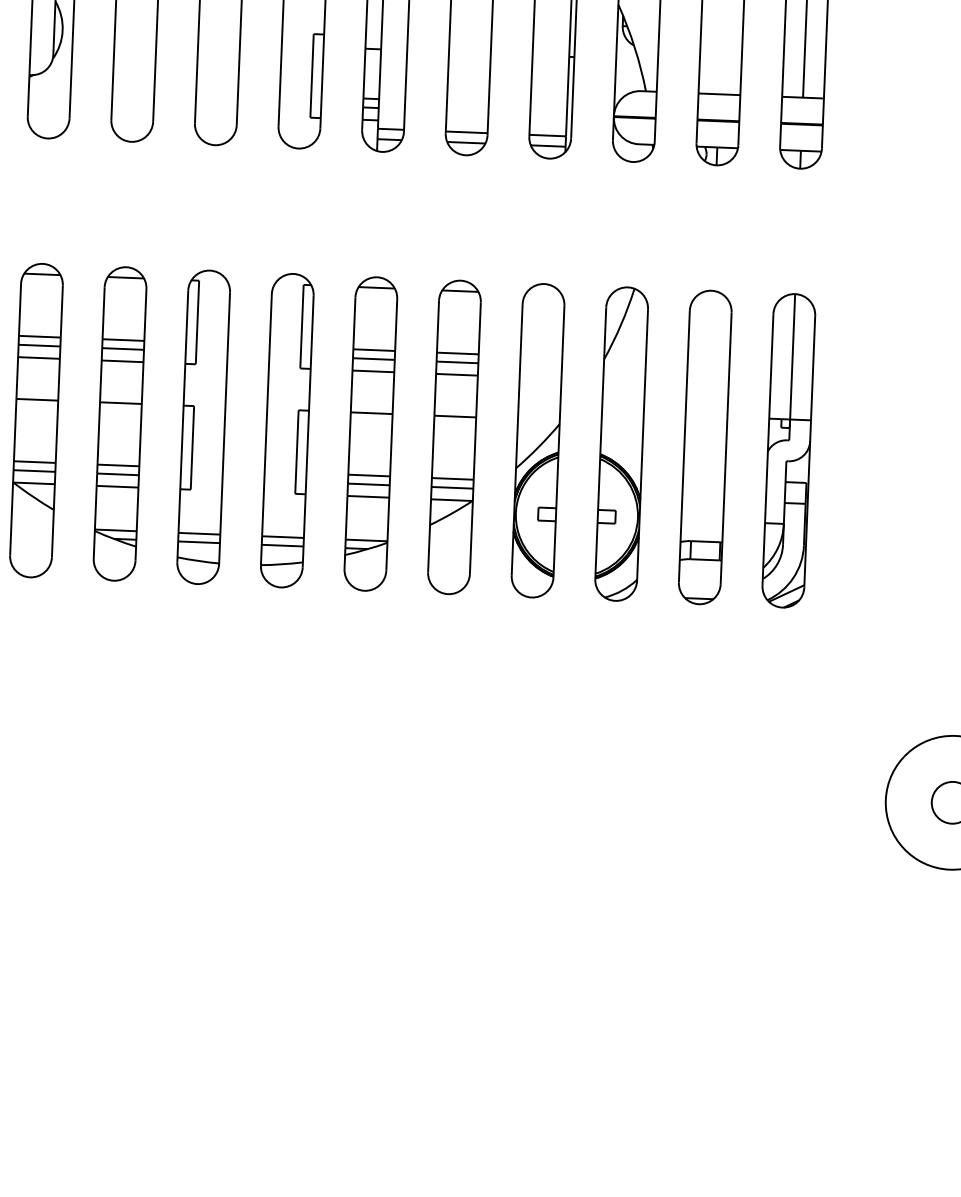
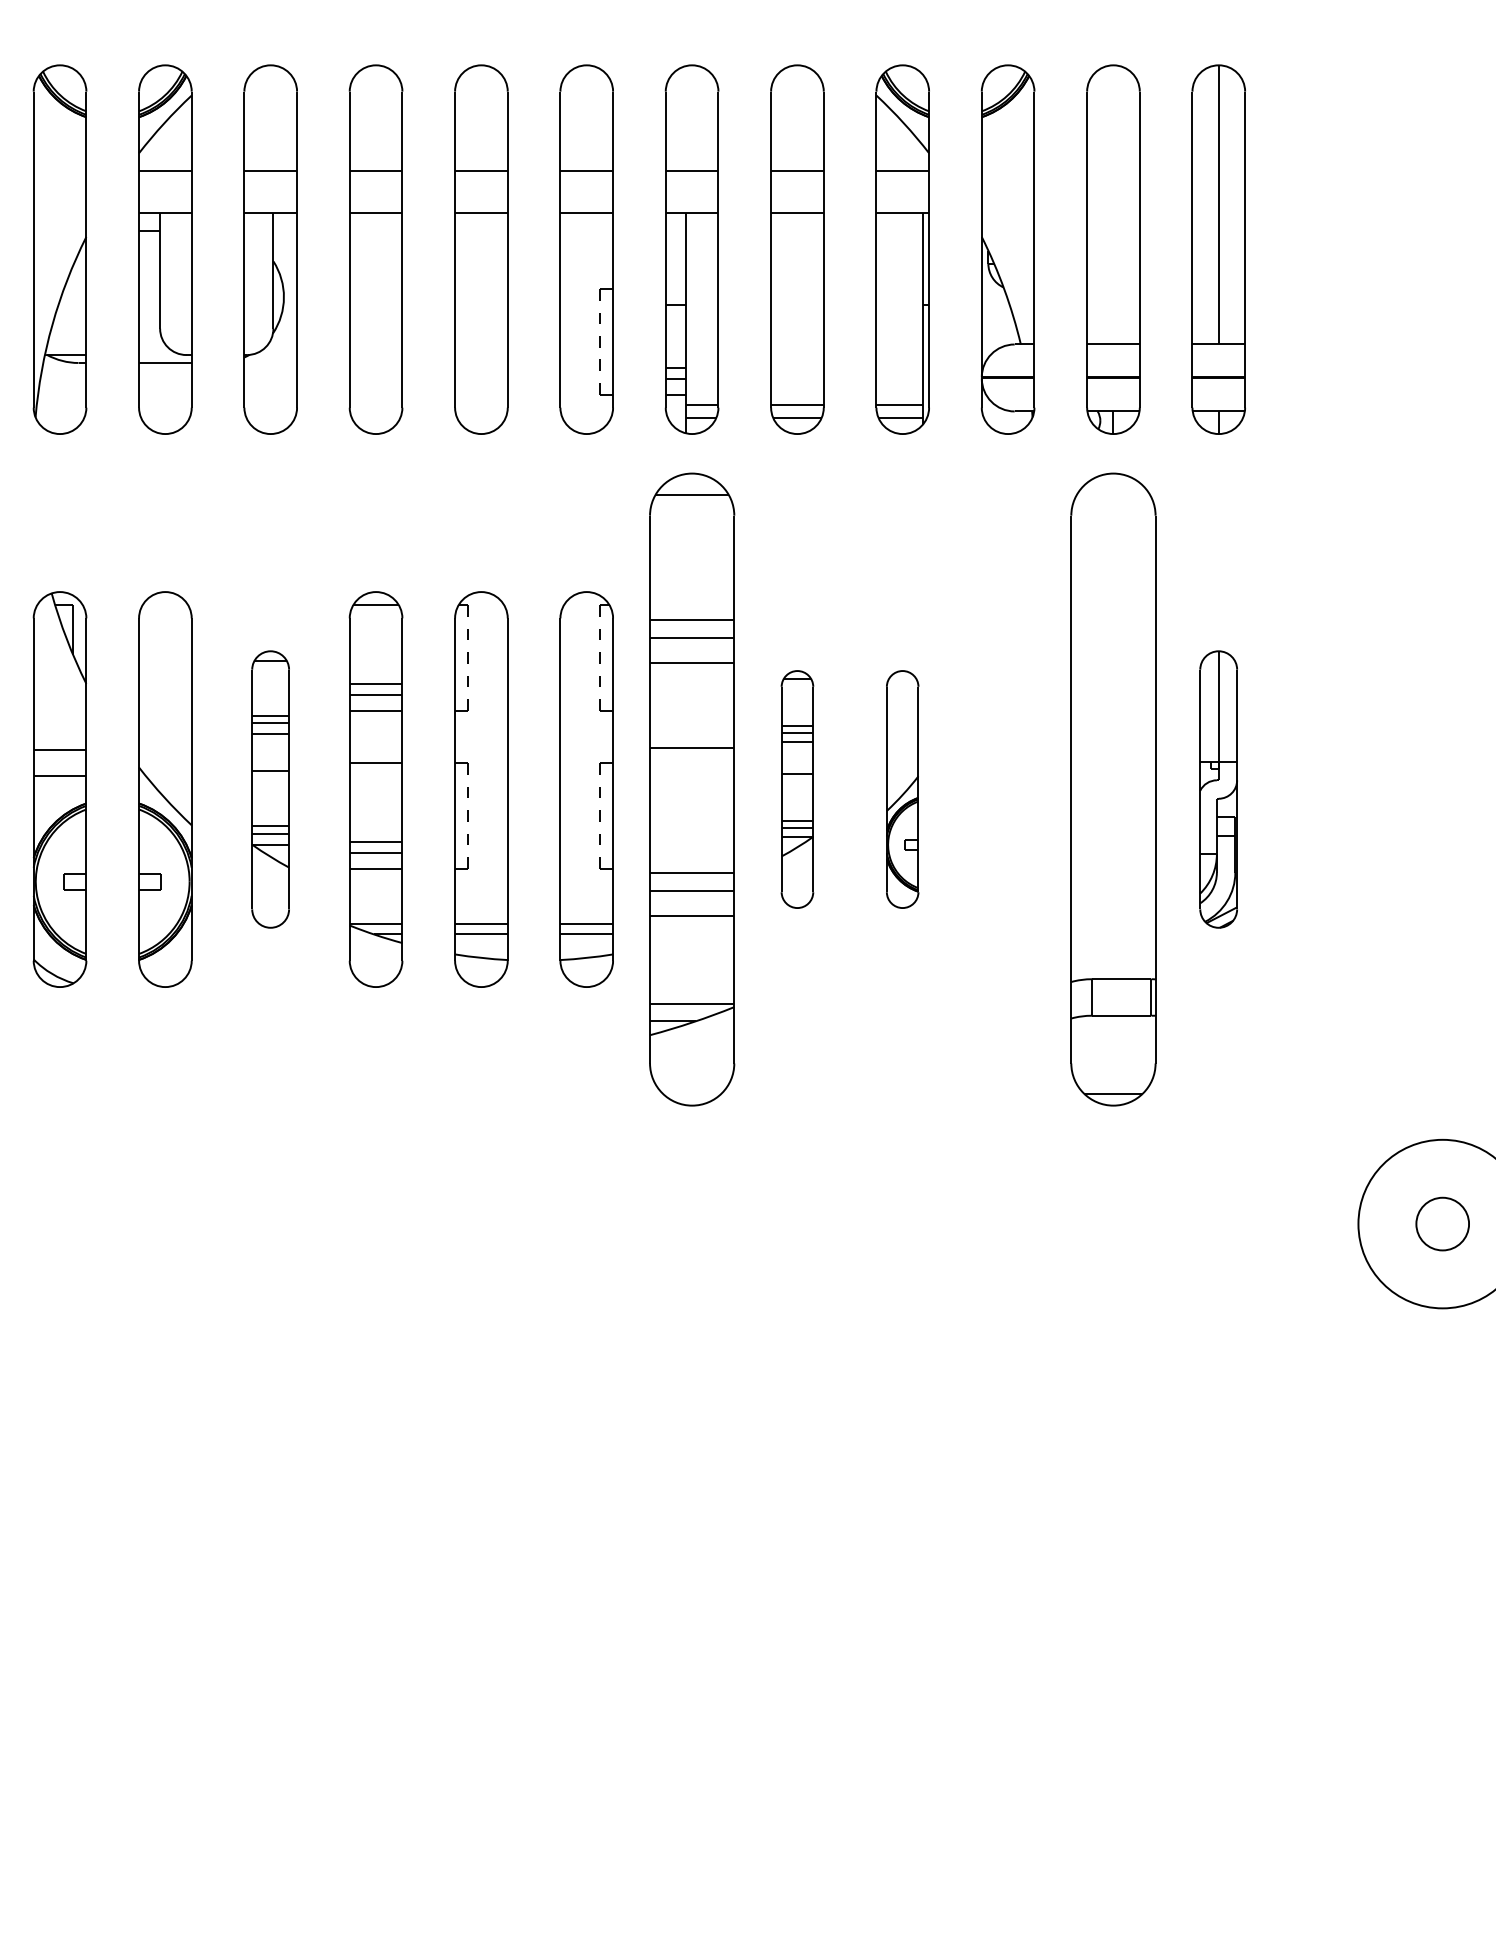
line: (311, 75) -> (599, 341), solid -> dashed
line: (197, 322) -> (468, 657), solid -> dashed
line: (301, 326) -> (599, 657), solid -> dashed
part: (36, 420) -> (270, 789), size x0.7
part: (370, 433) -> (691, 789), size x1.6
part: (454, 437) -> (797, 789), size x0.6
part: (537, 440) -> (902, 789), size x0.6
part: (621, 444) -> (1007, 789), removed
line: (192, 447) -> (468, 815), solid -> dashed
part: (705, 447) -> (1113, 789), size x1.6
part: (788, 450) -> (1218, 789), size x0.7
line: (296, 451) -> (599, 815), solid -> dashed

